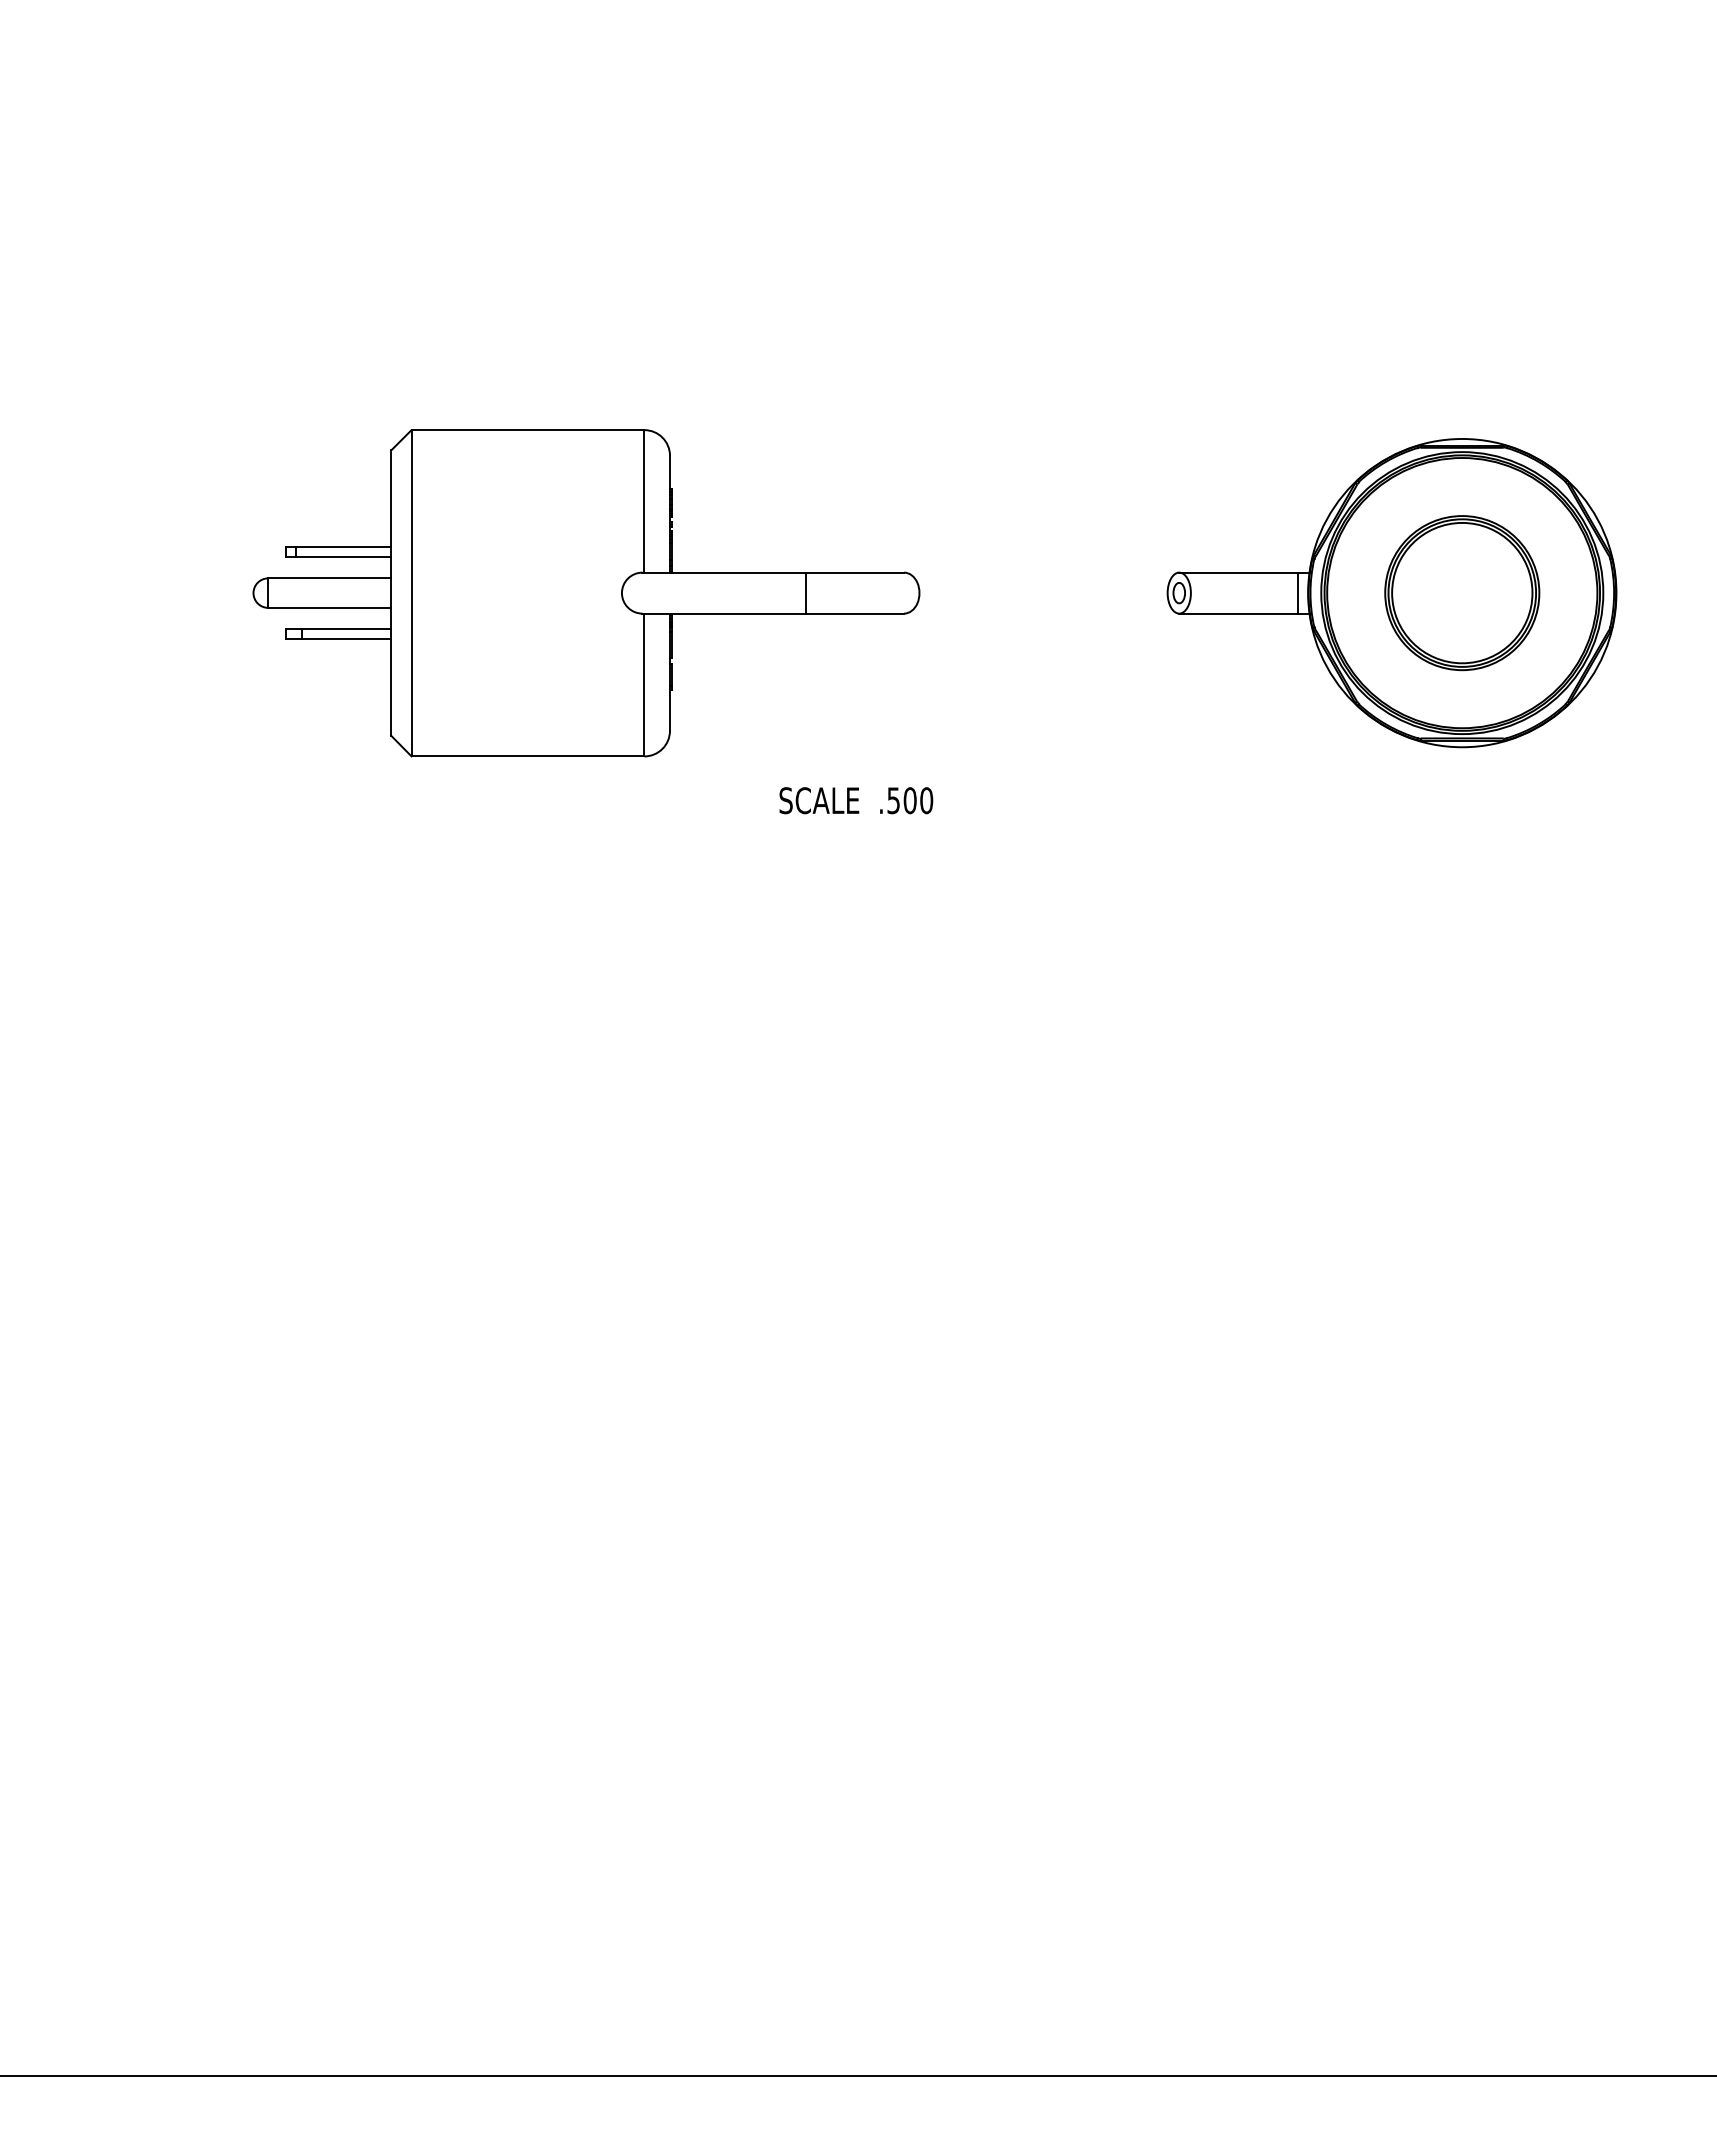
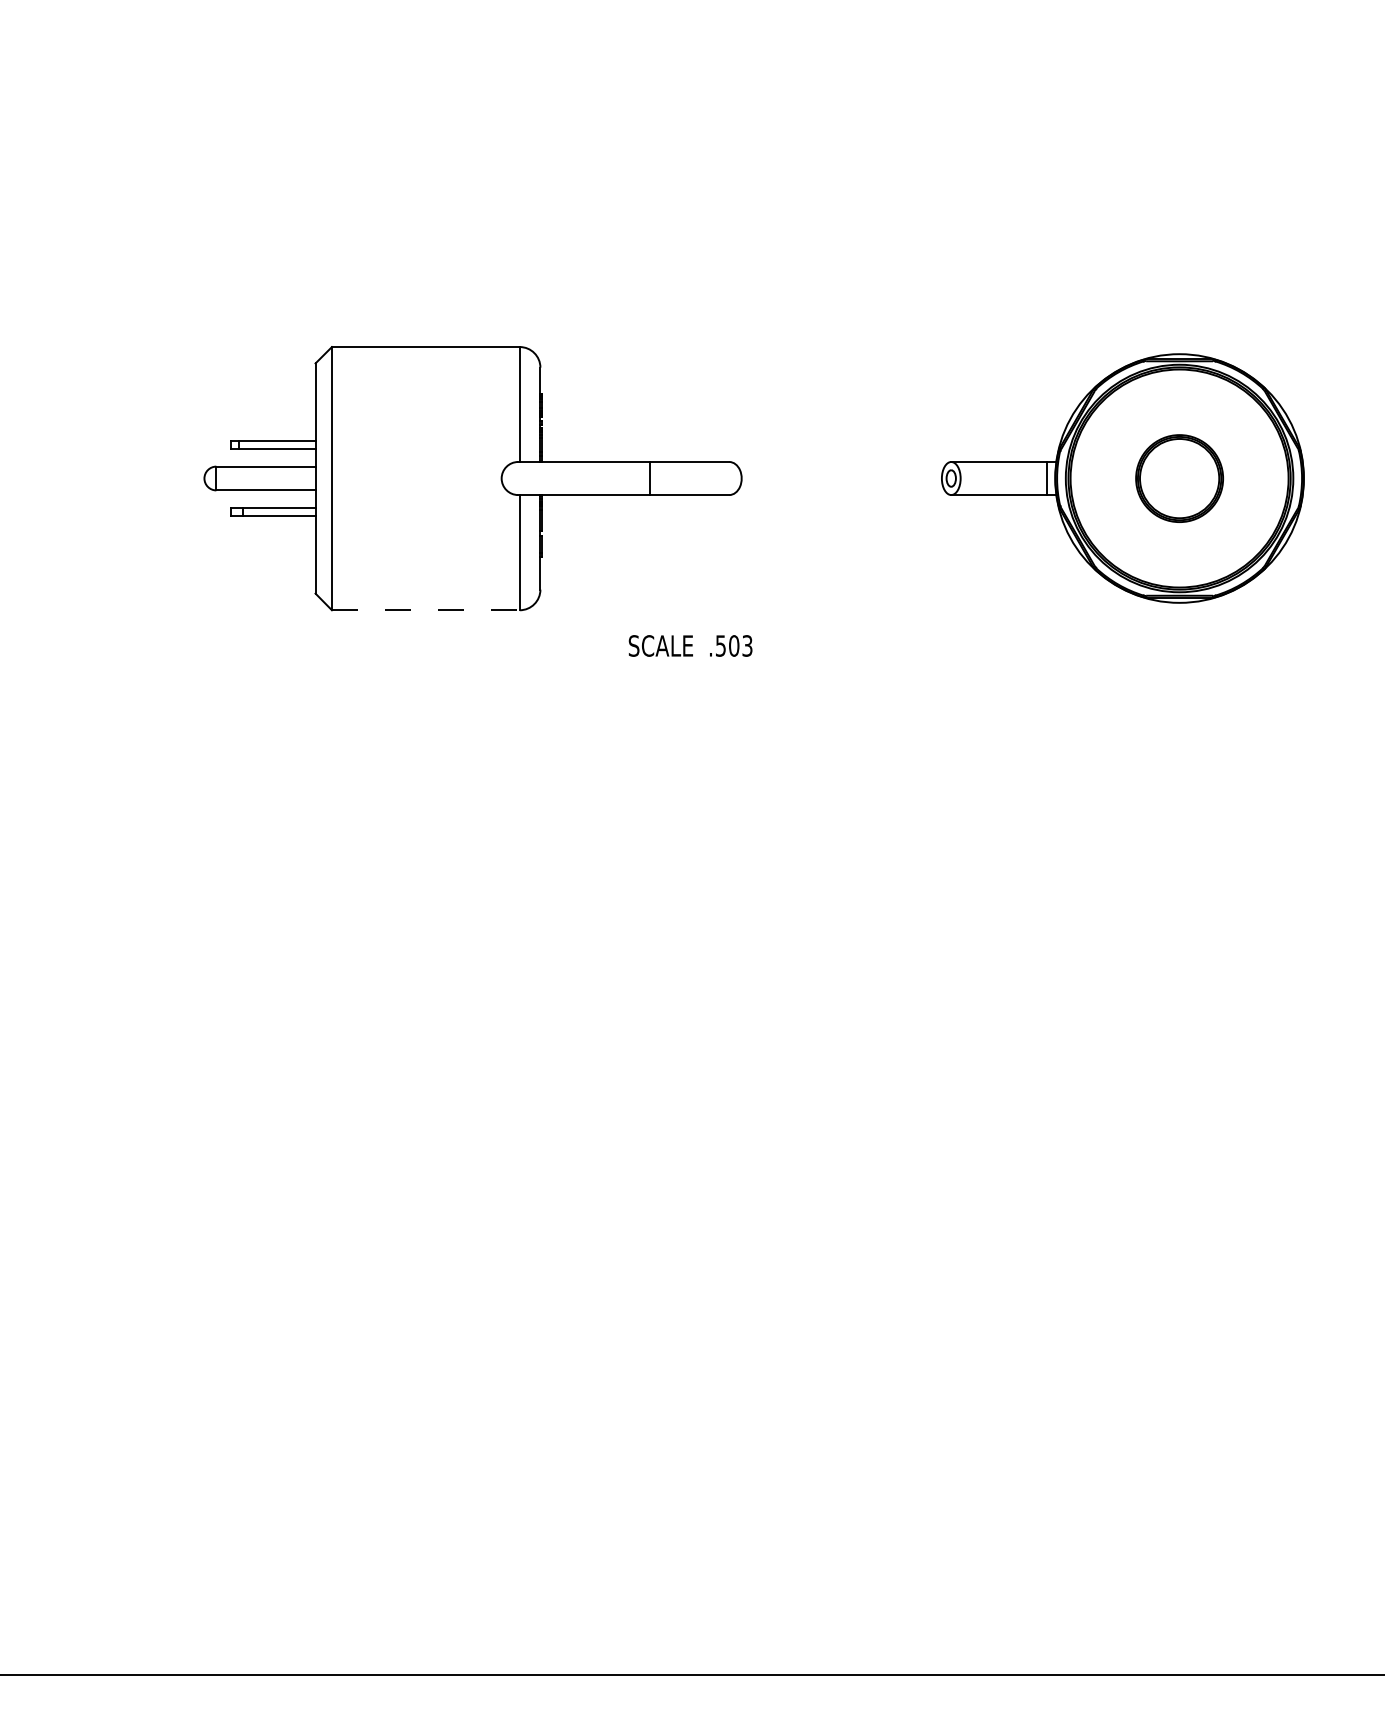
part: (1462, 593) -> (1179, 478), size x0.7
line: (528, 756) -> (426, 610), solid -> dashed
text: (926, 800) -> (747, 645), .500 -> .503

